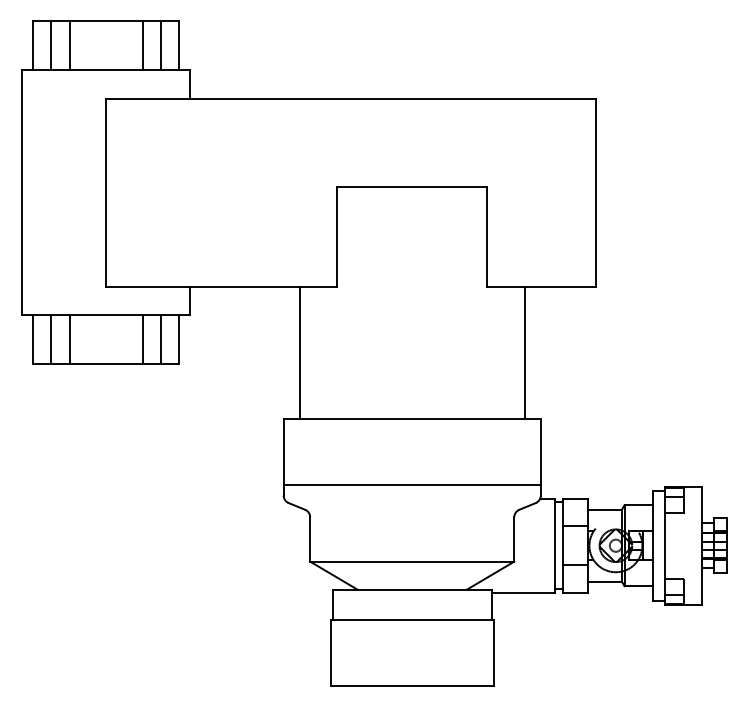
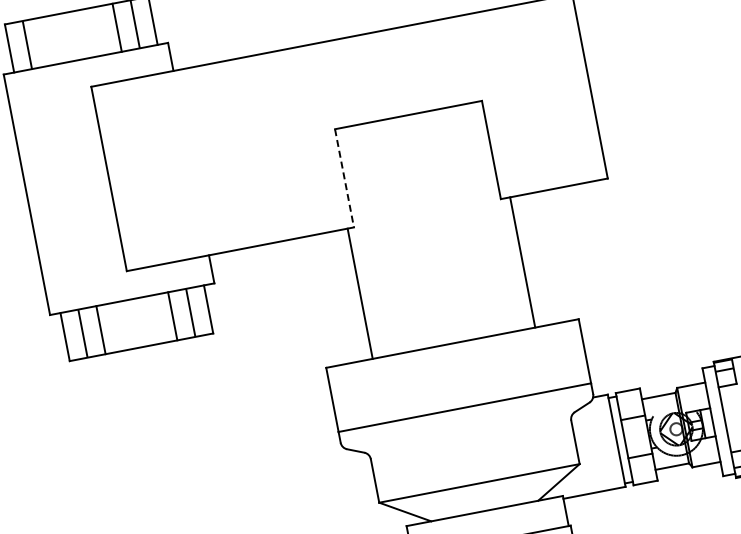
line: (69, 45) -> (45, 41), removed
line: (337, 236) -> (344, 178), solid -> dashed
line: (300, 352) -> (360, 293), moved
line: (524, 352) -> (522, 262), moved

